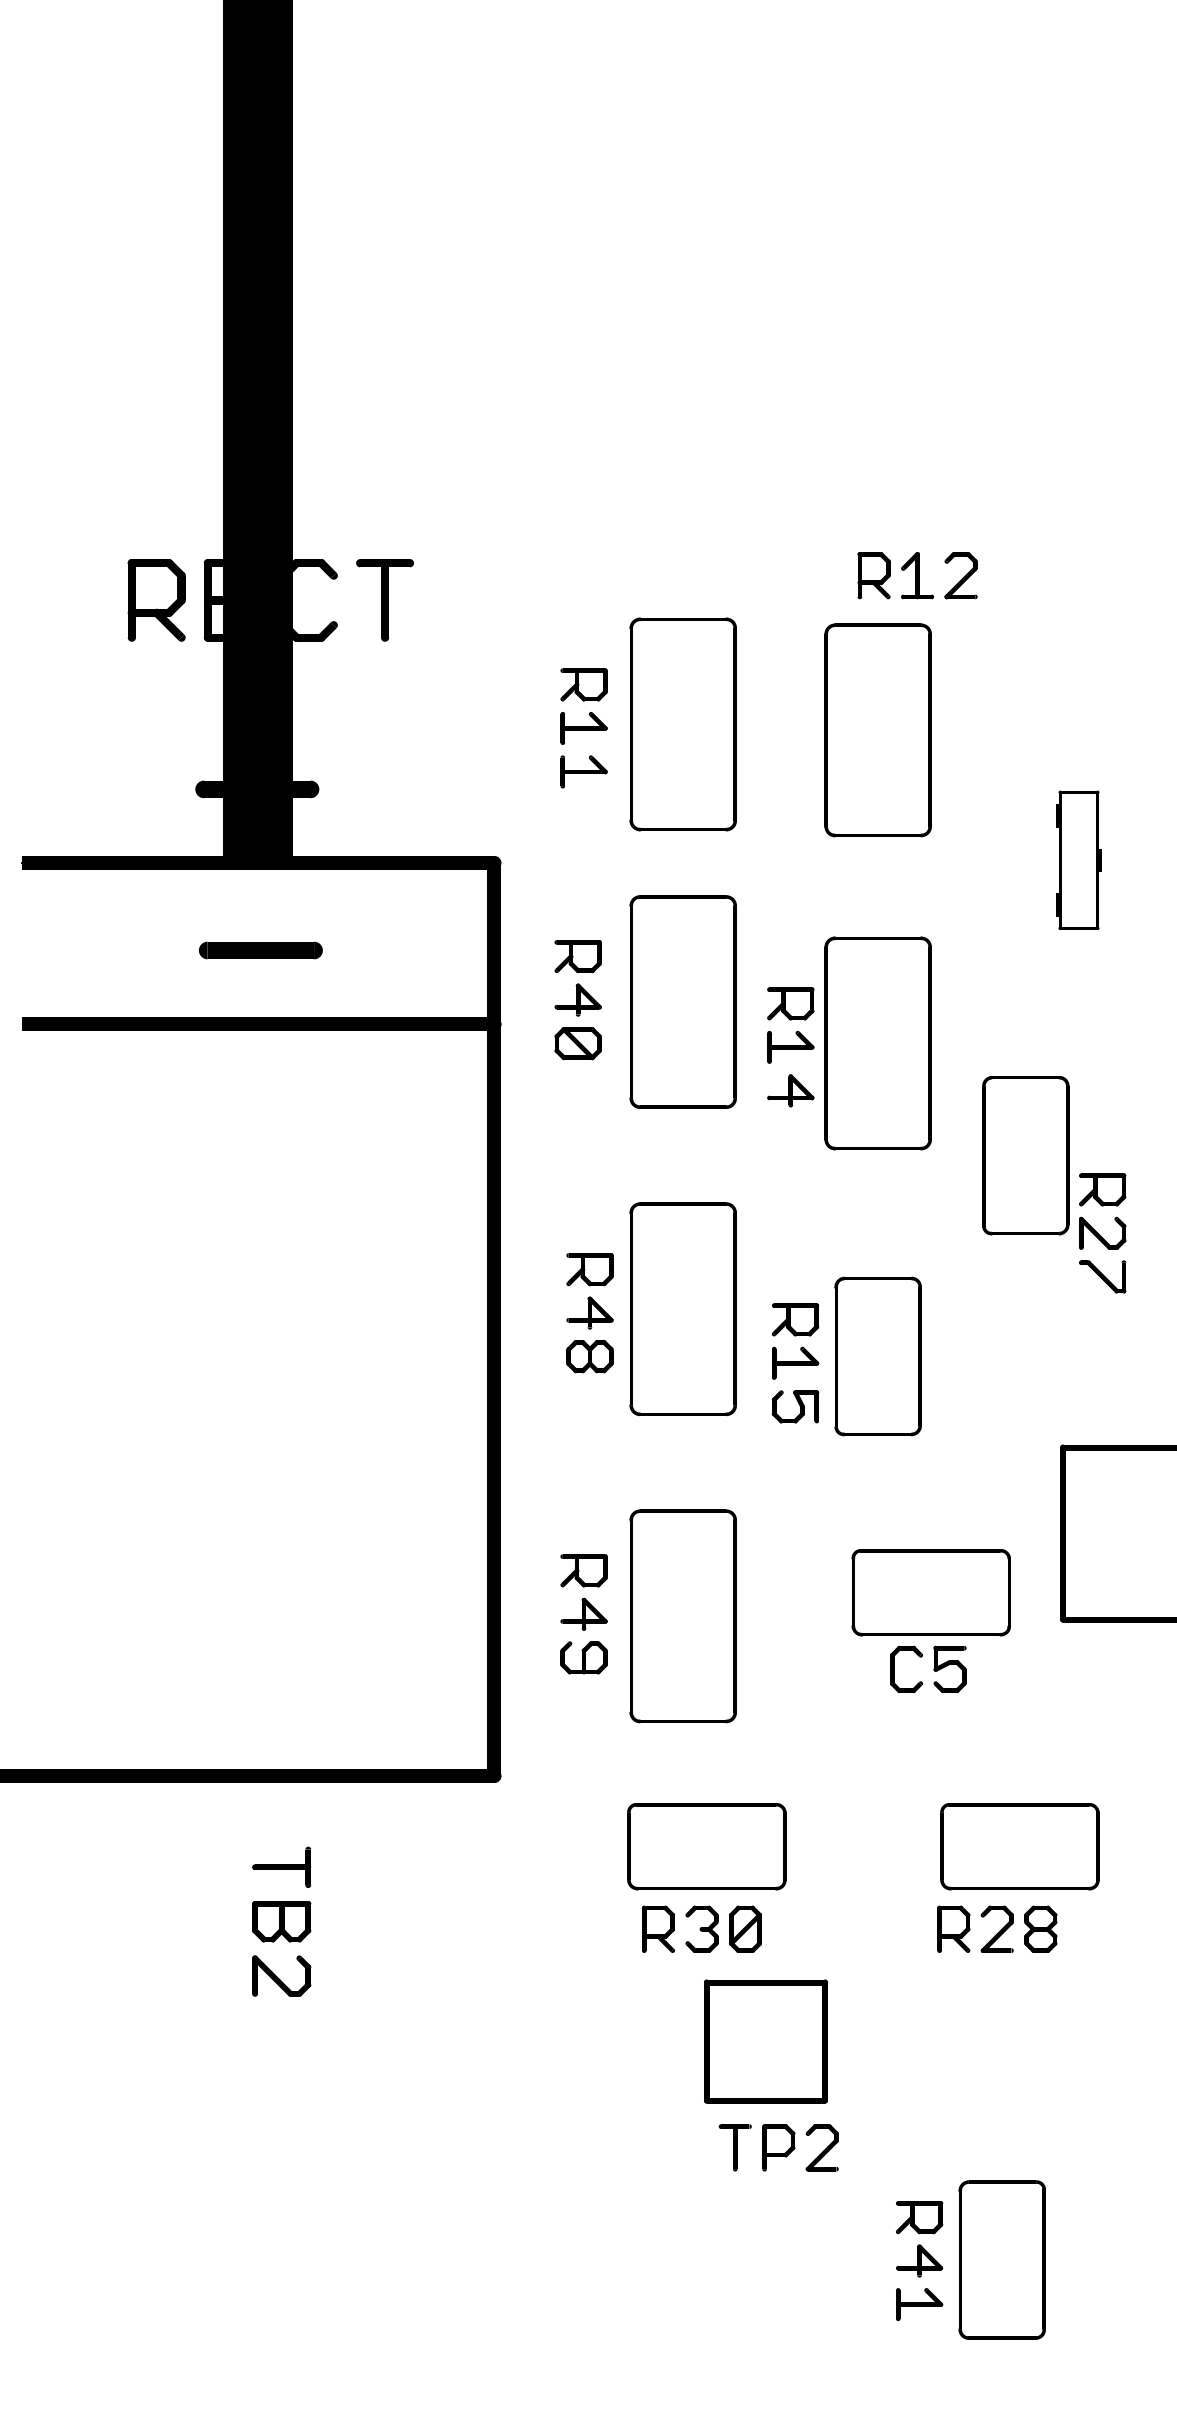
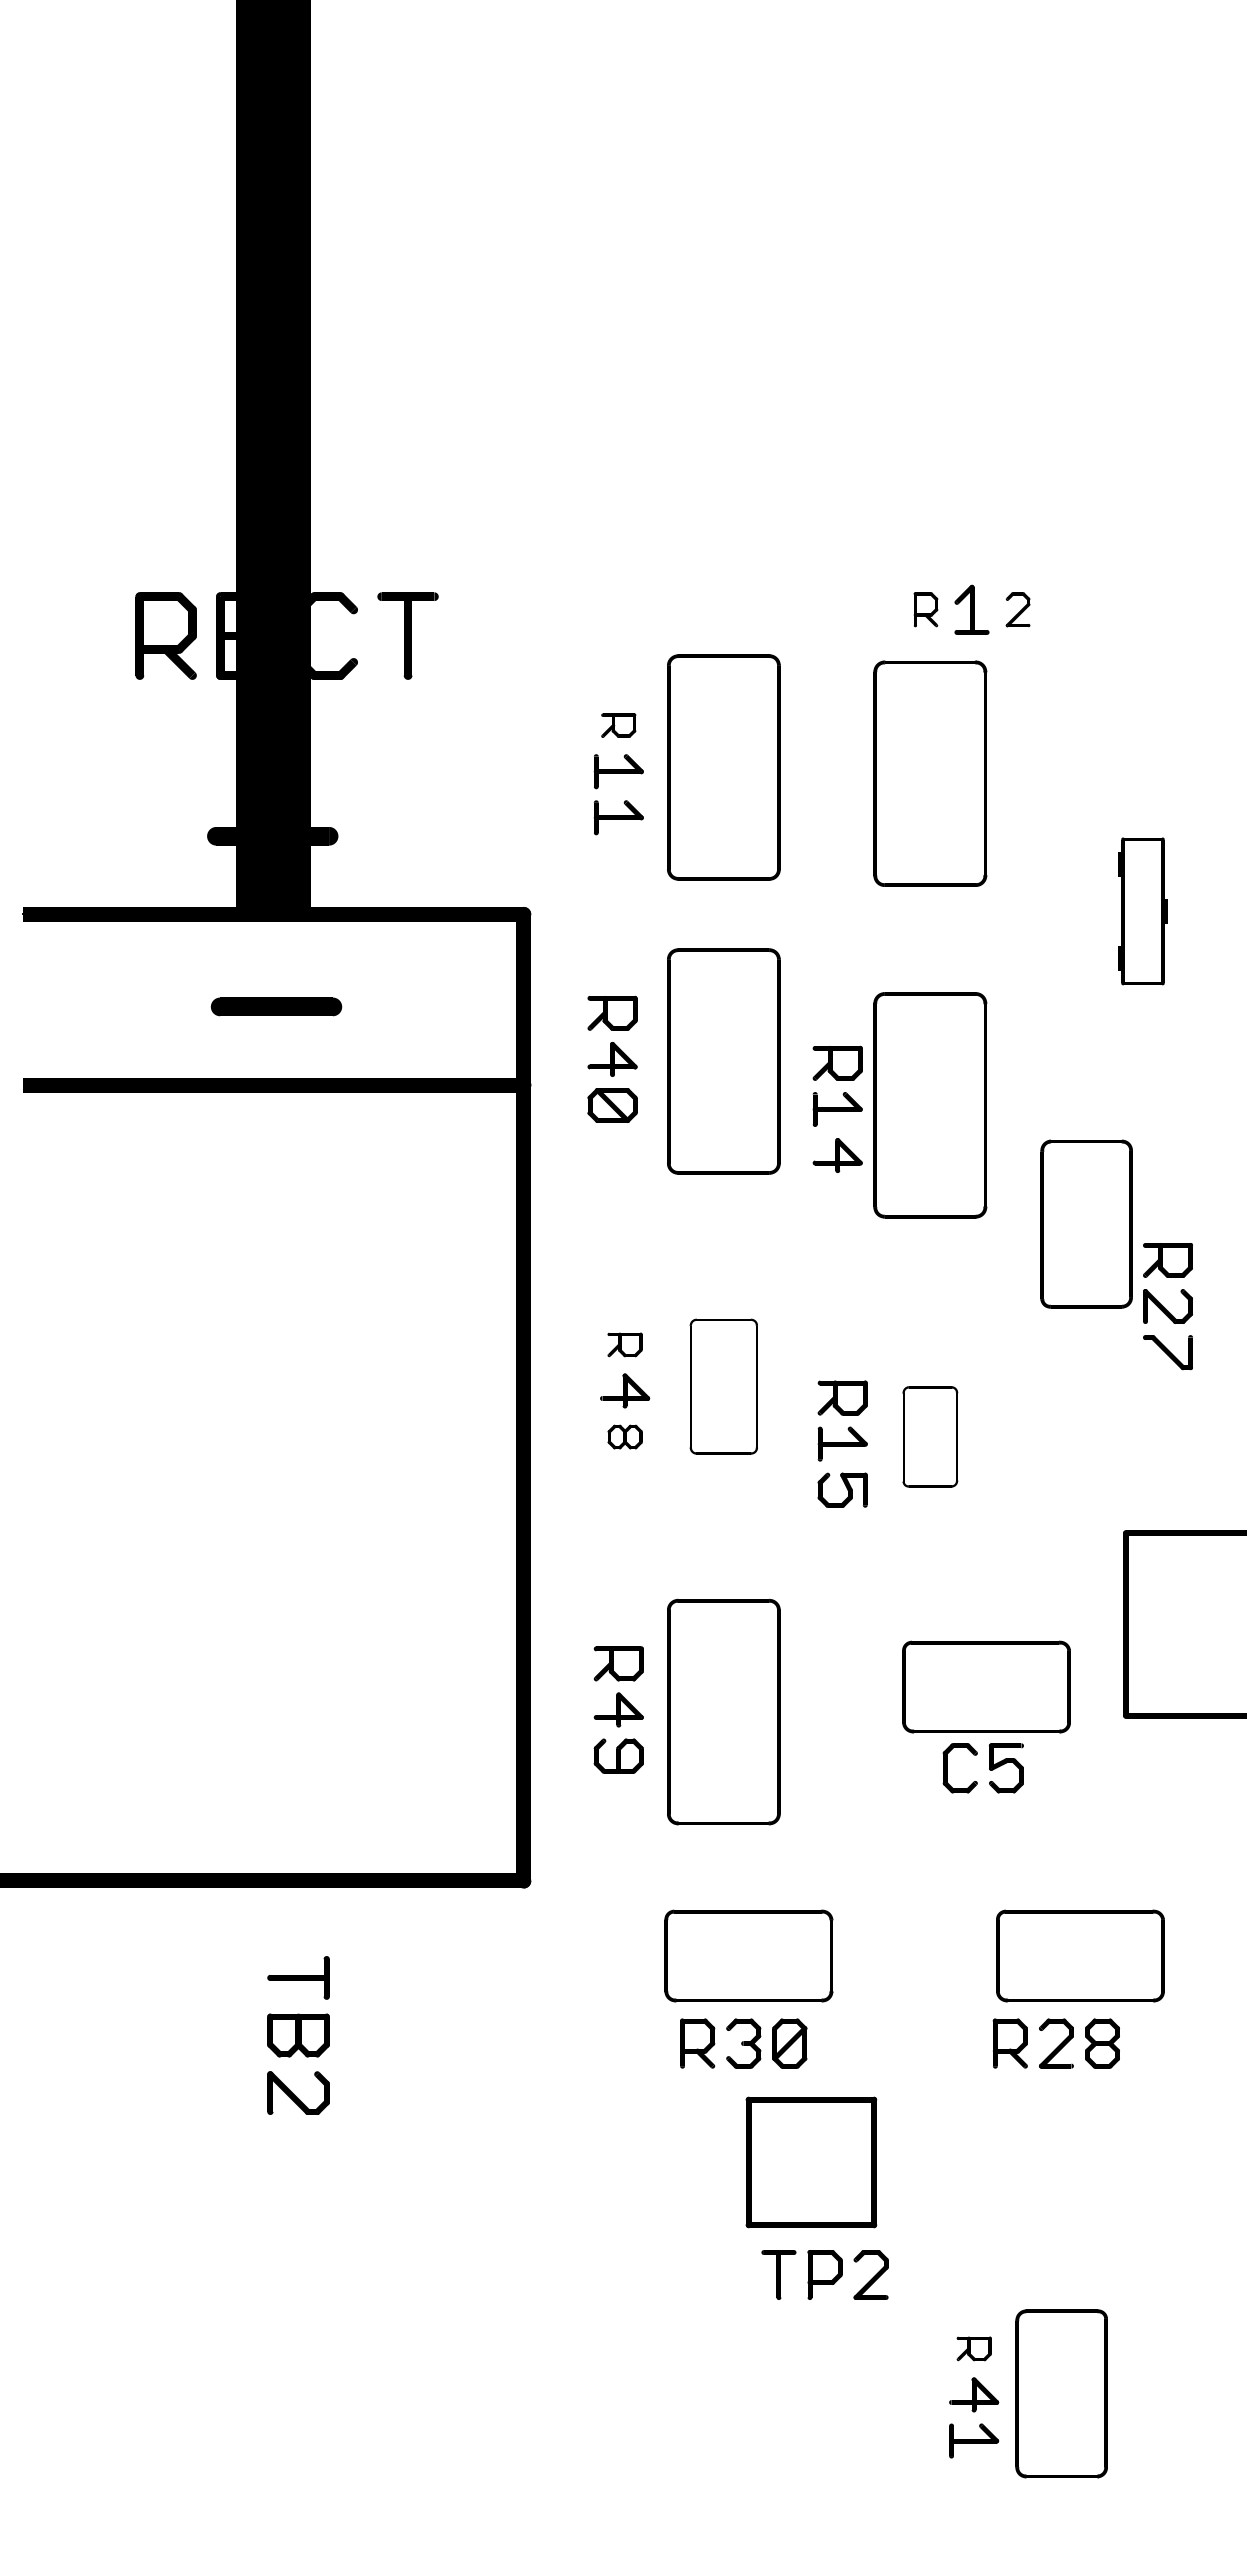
part: (873, 575) -> (925, 609), size x0.7
part: (960, 575) -> (1017, 609), size x0.7
part: (583, 684) -> (618, 725), size x0.7
part: (589, 1269) -> (624, 1344), size x0.7
part: (682, 1308) -> (723, 1386), size x0.6
part: (590, 1356) -> (625, 1436), size x0.7
part: (878, 1356) -> (930, 1436), size x0.6
part: (919, 2217) -> (974, 2348), size x0.7

